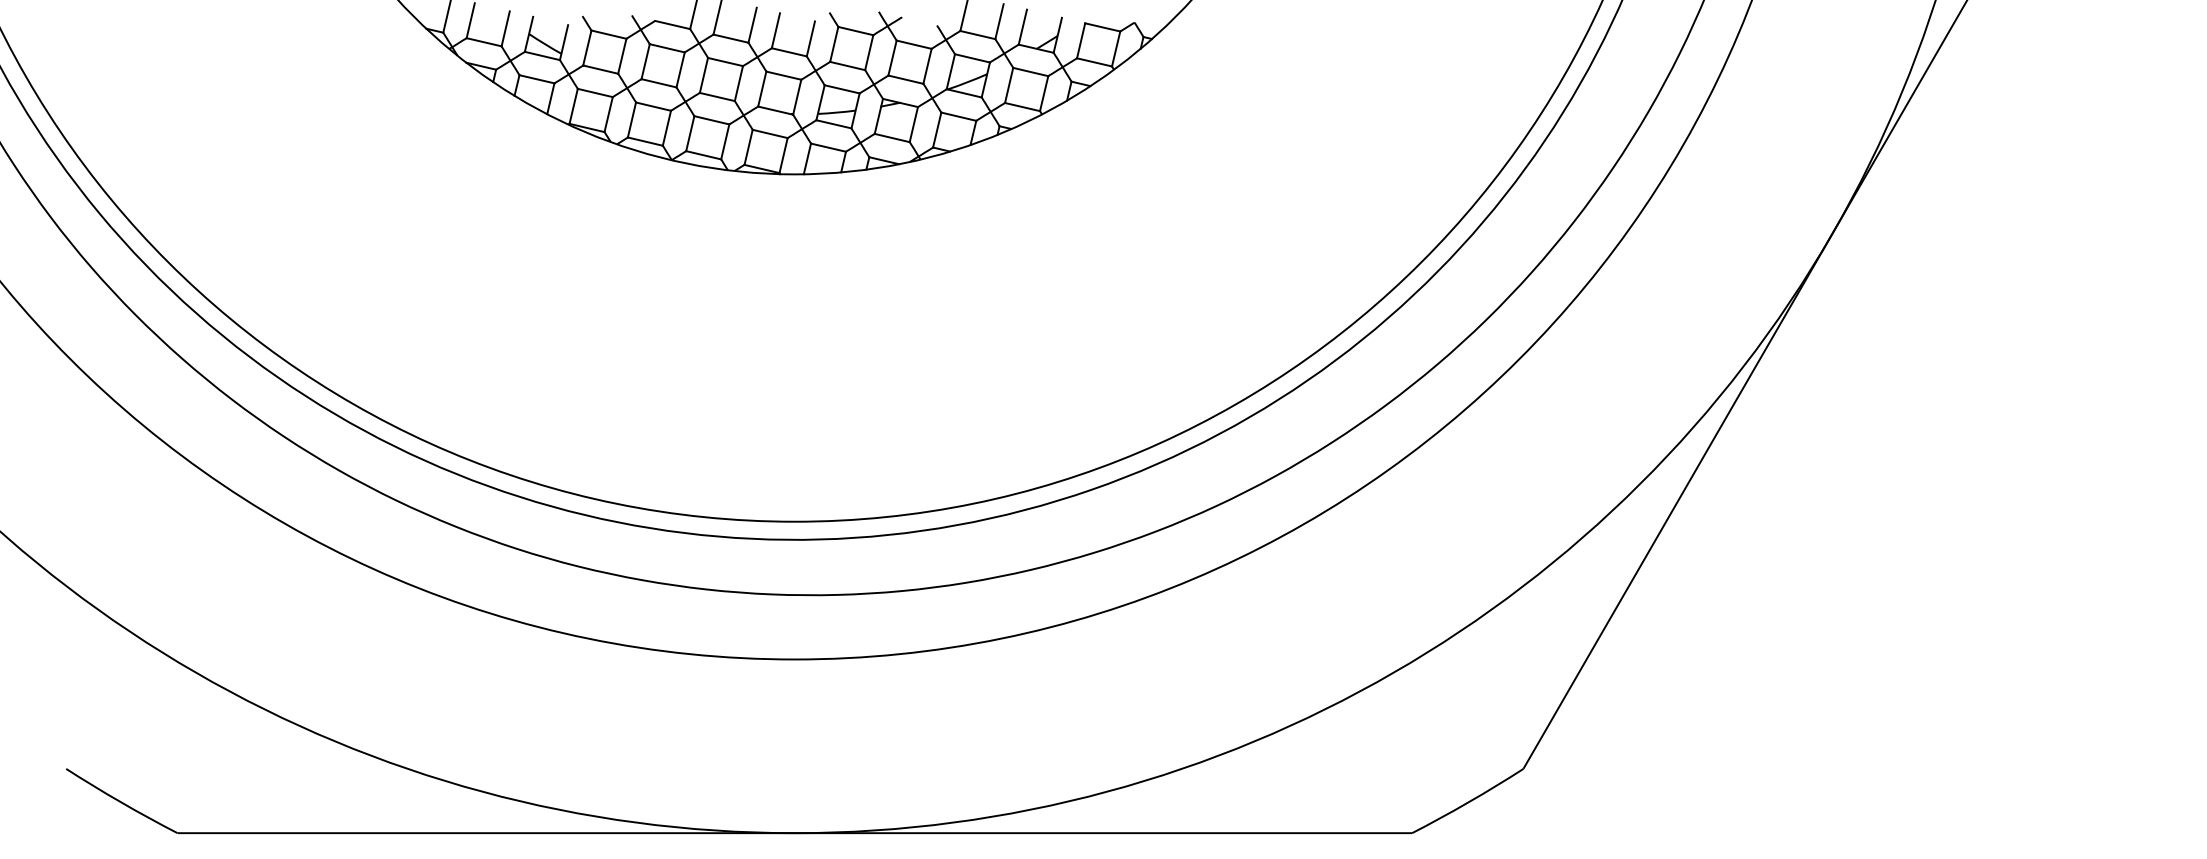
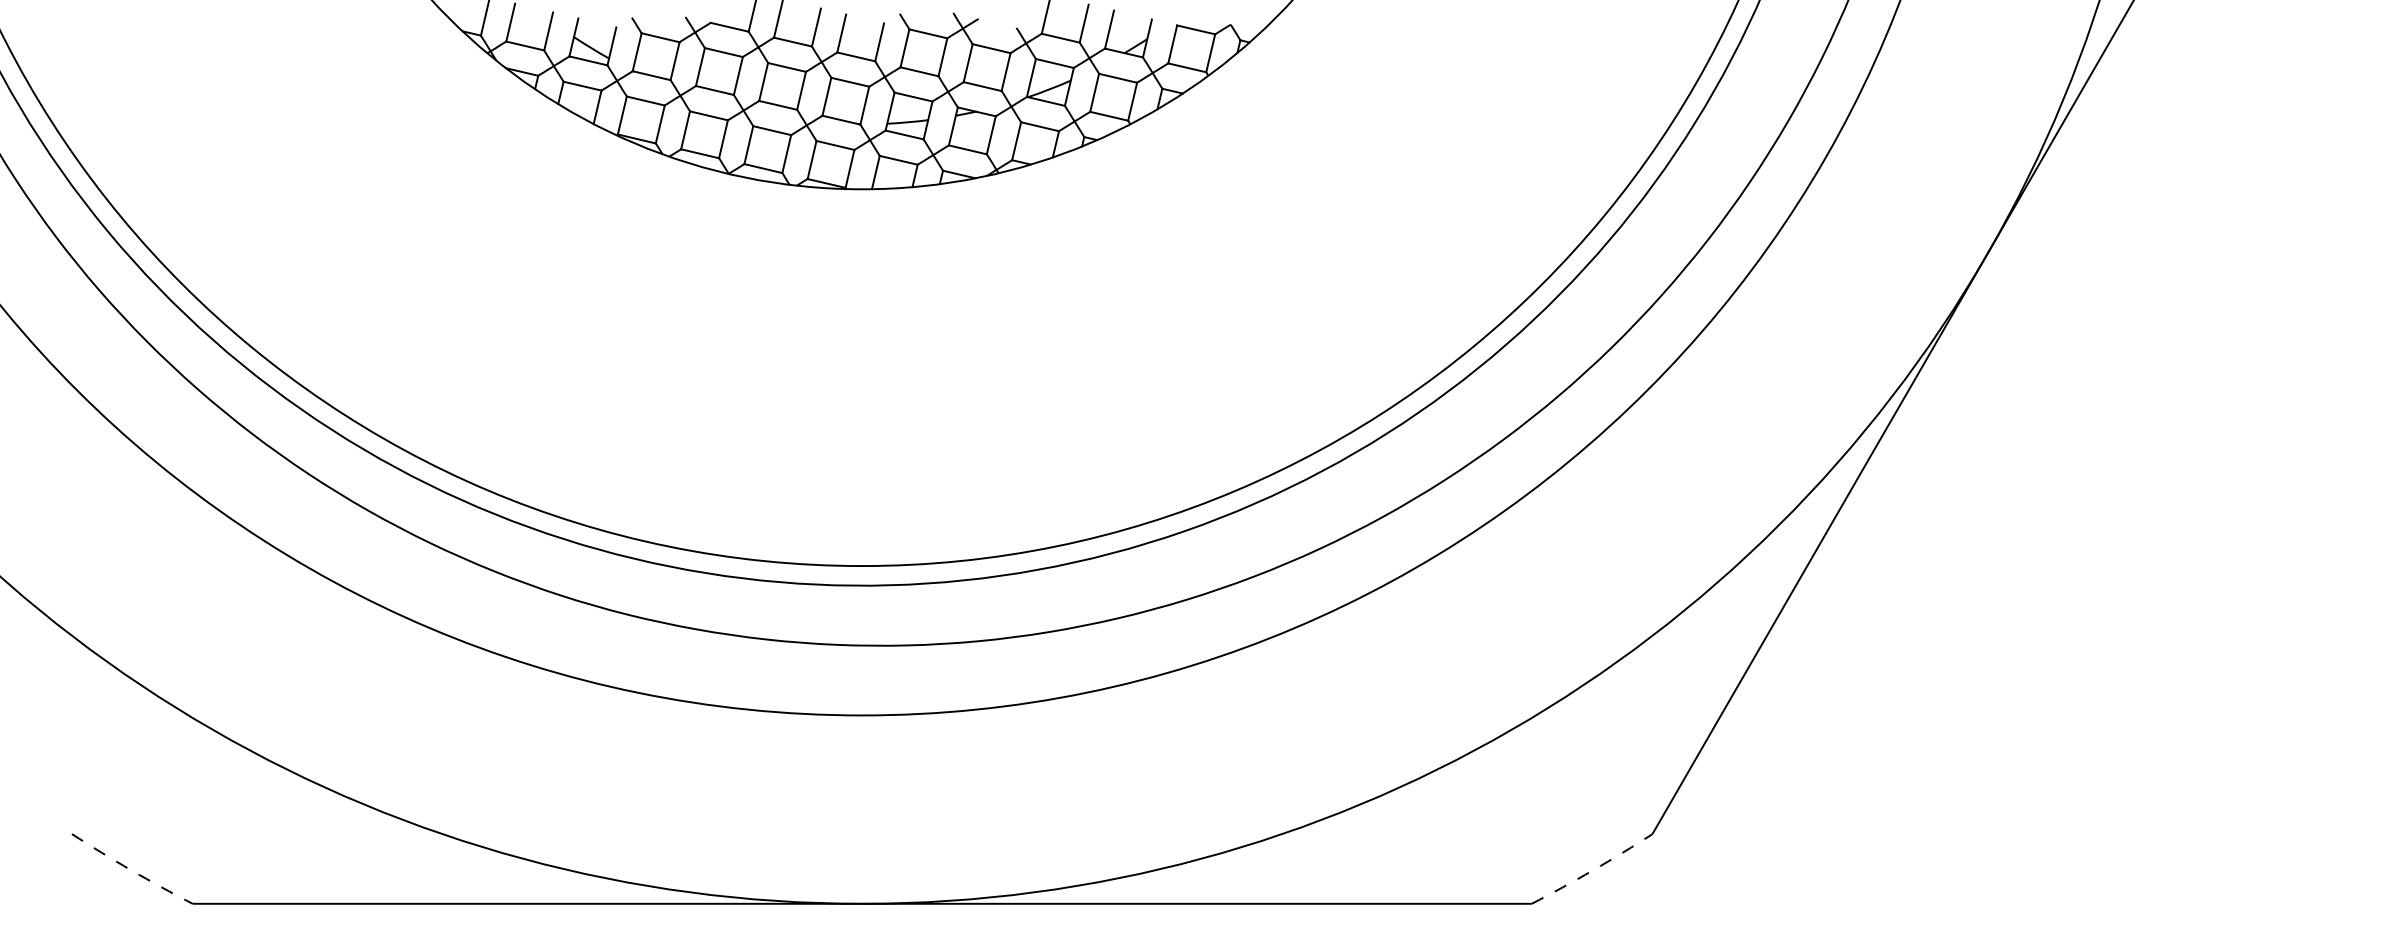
arc: (121, 802) -> (131, 870), solid -> dashed
arc: (1468, 802) -> (1592, 870), solid -> dashed

